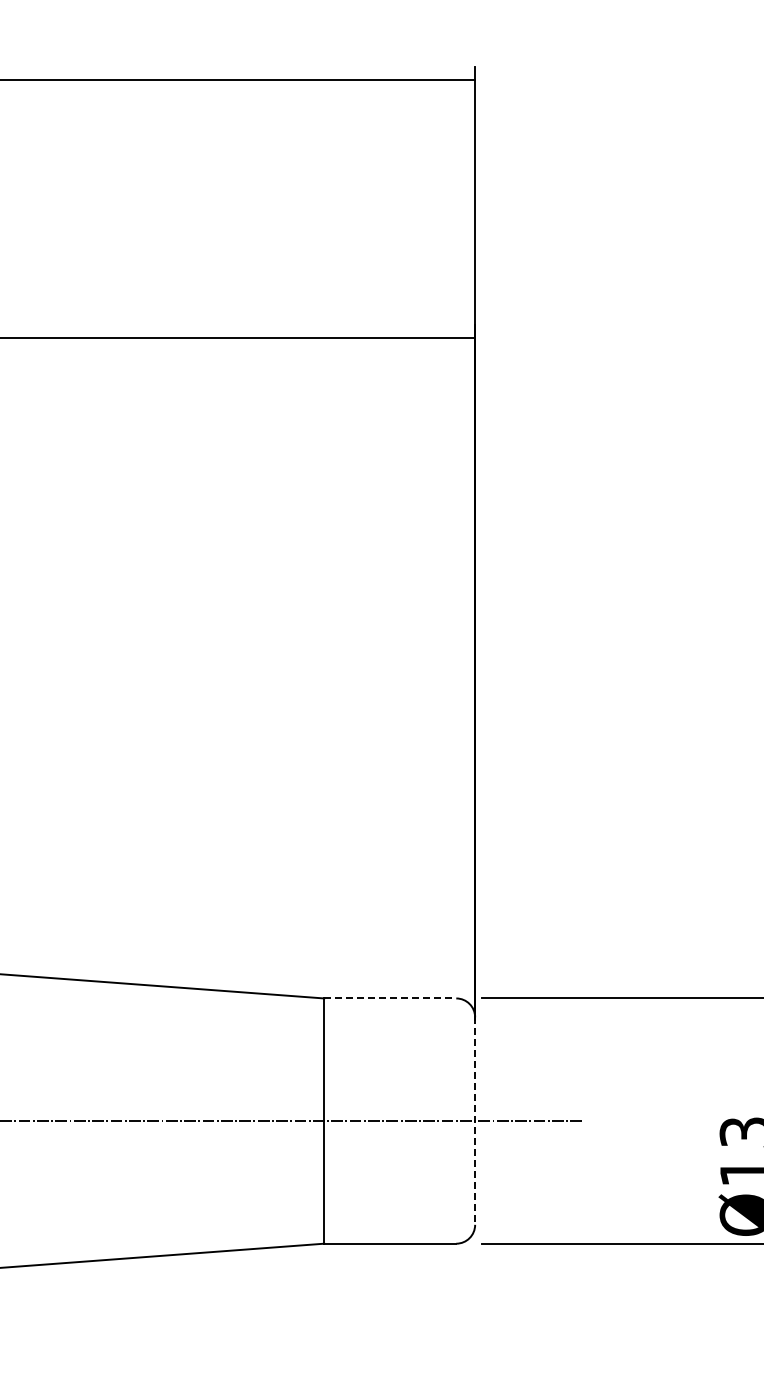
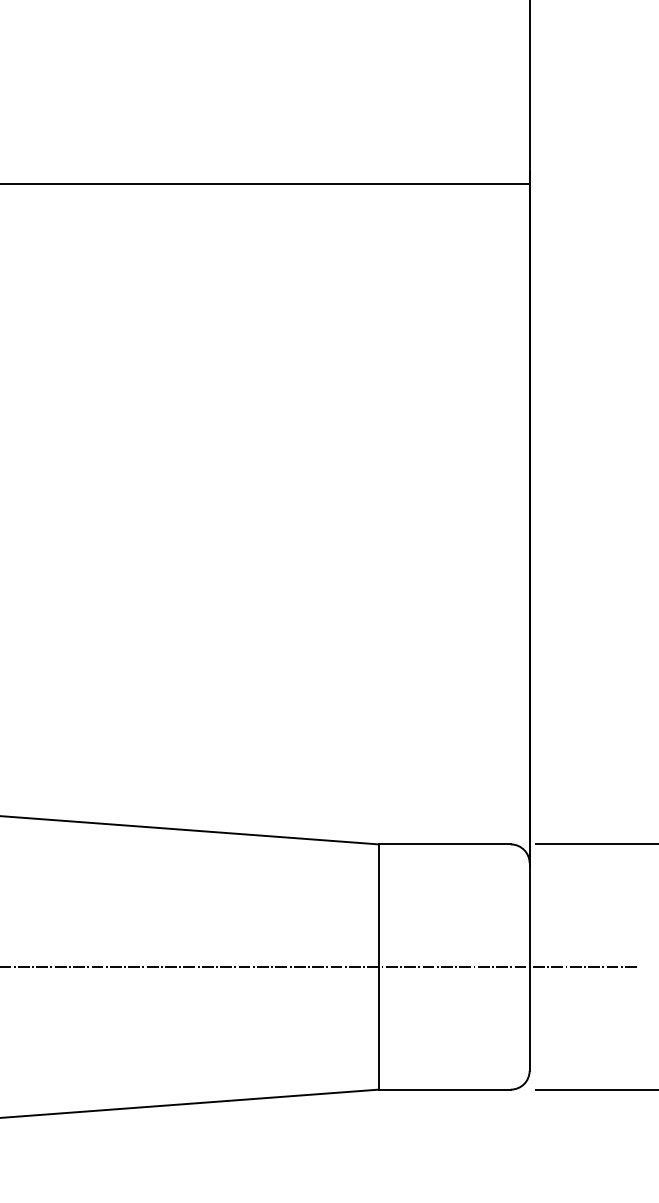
line: (390, 998) -> (445, 844), dashed -> solid
line: (475, 1121) -> (530, 967), dashed -> solid

